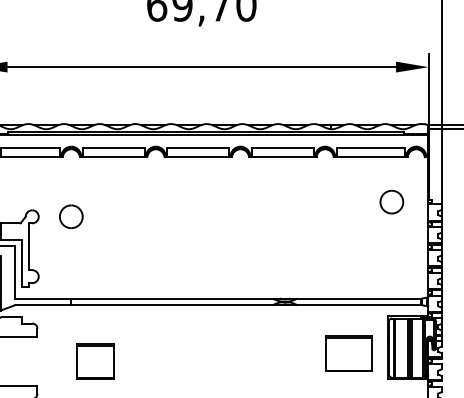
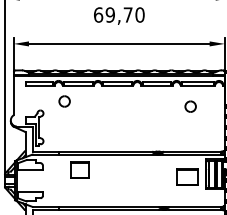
part: (391, 201) -> (190, 106), moved
part: (70, 216) -> (64, 101), moved
part: (94, 360) -> (79, 169), moved

